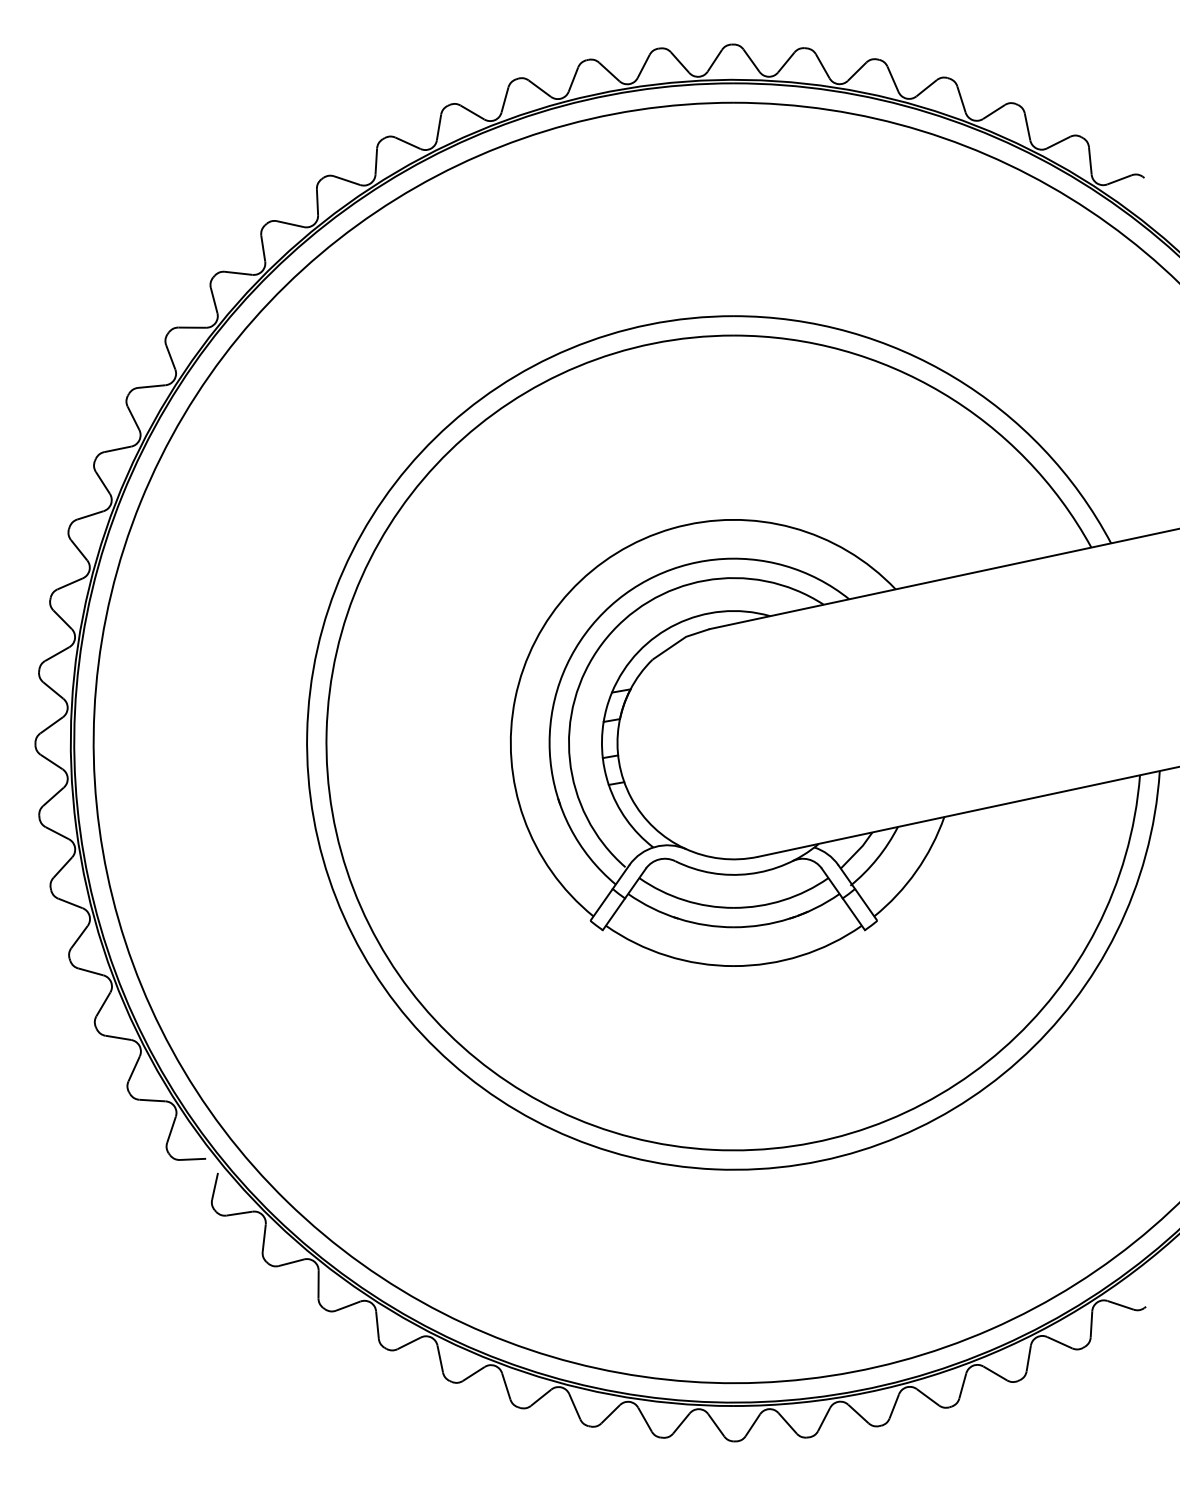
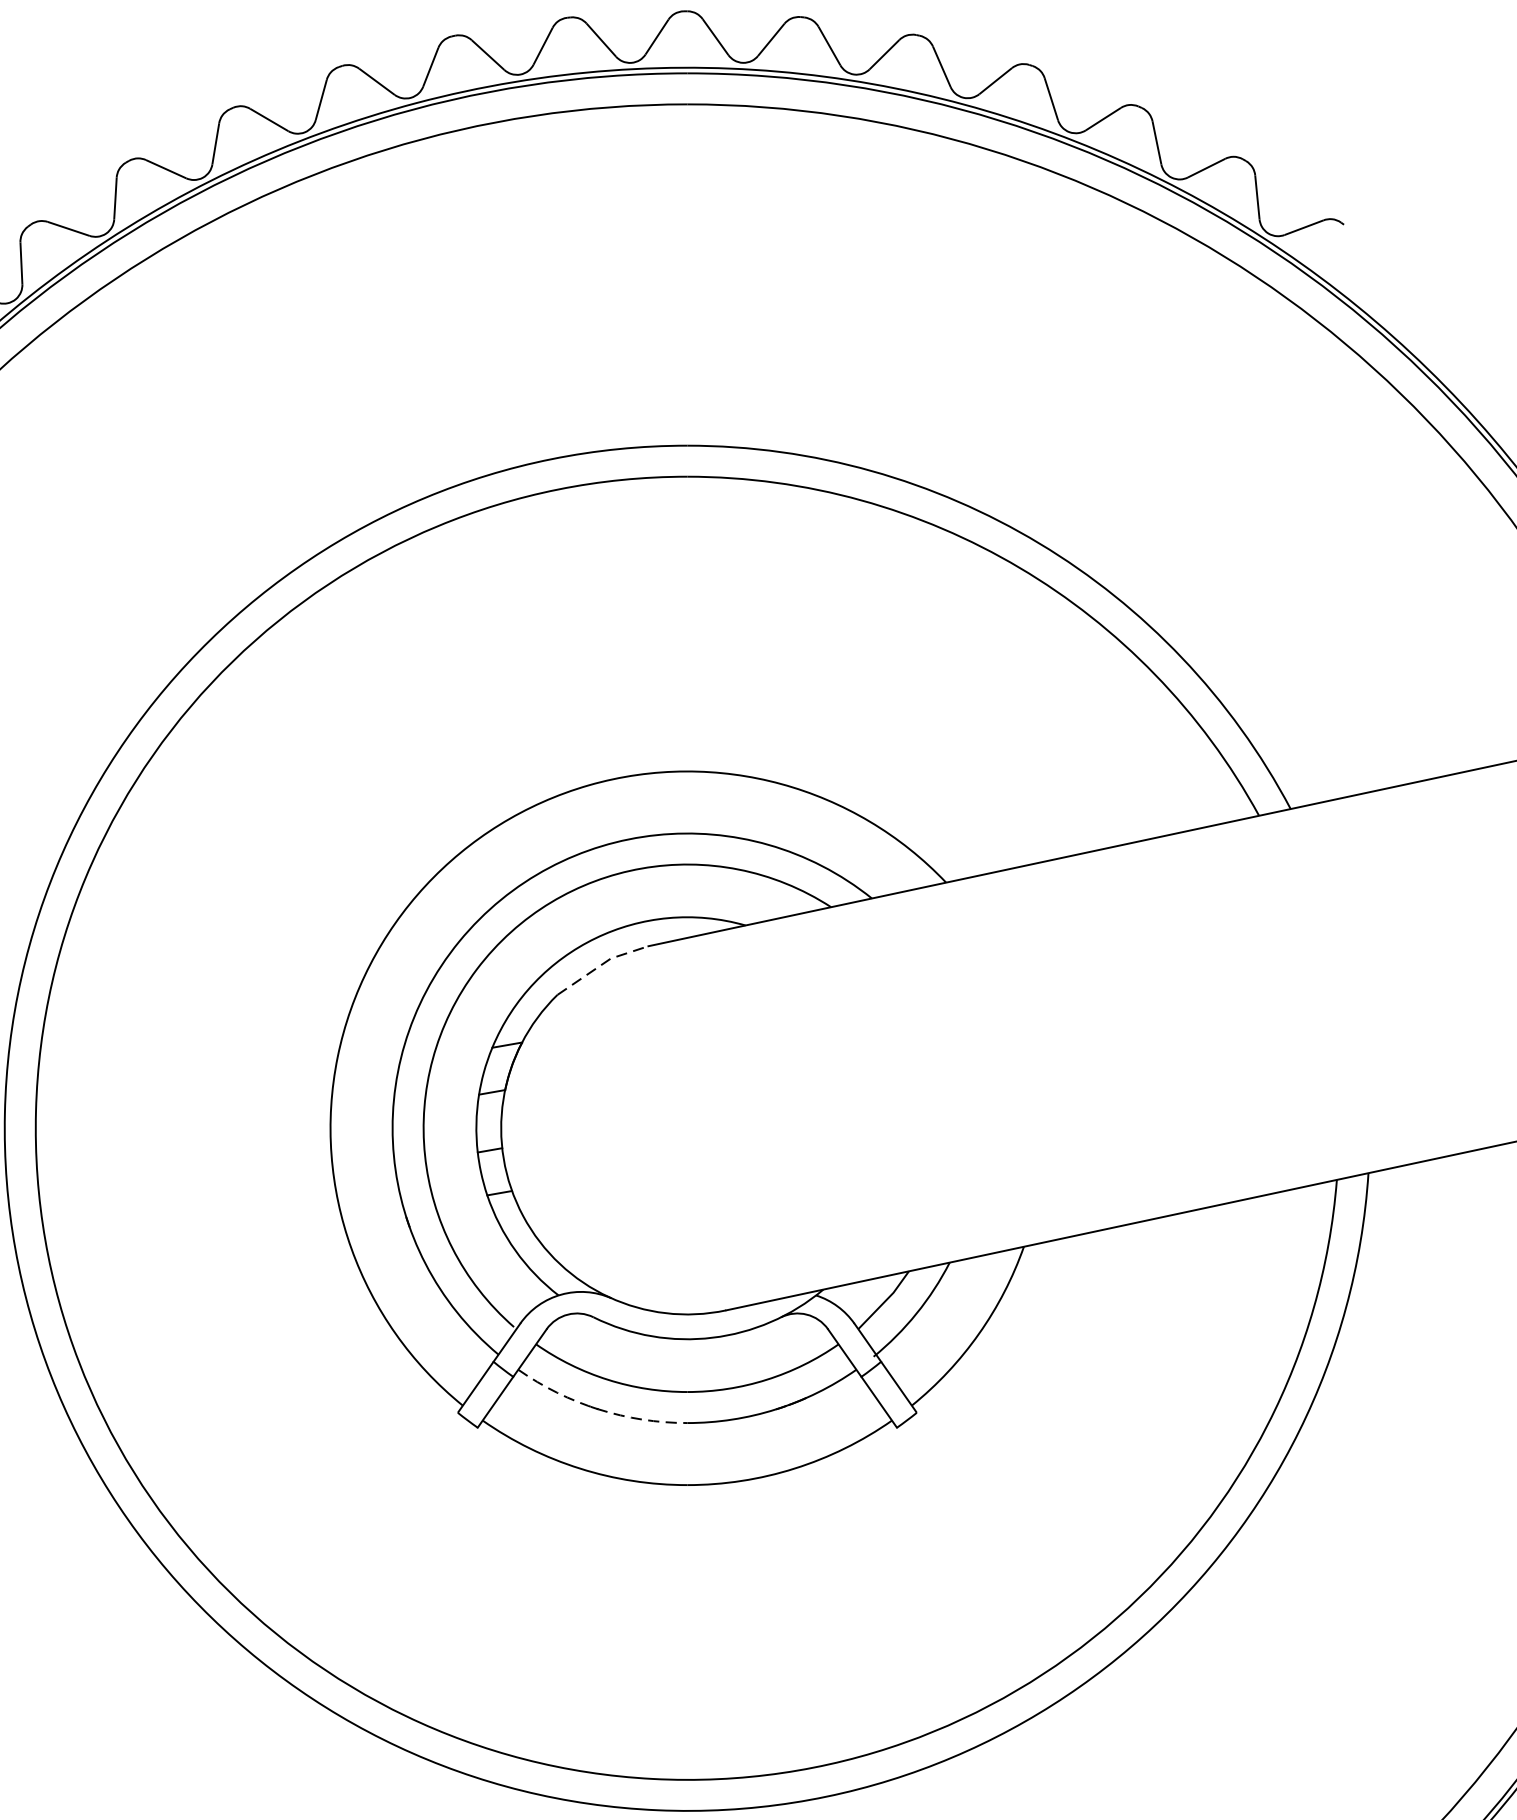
line: (680, 640) -> (601, 964), solid -> dashed
arc: (678, 918) -> (598, 1408), solid -> dashed

